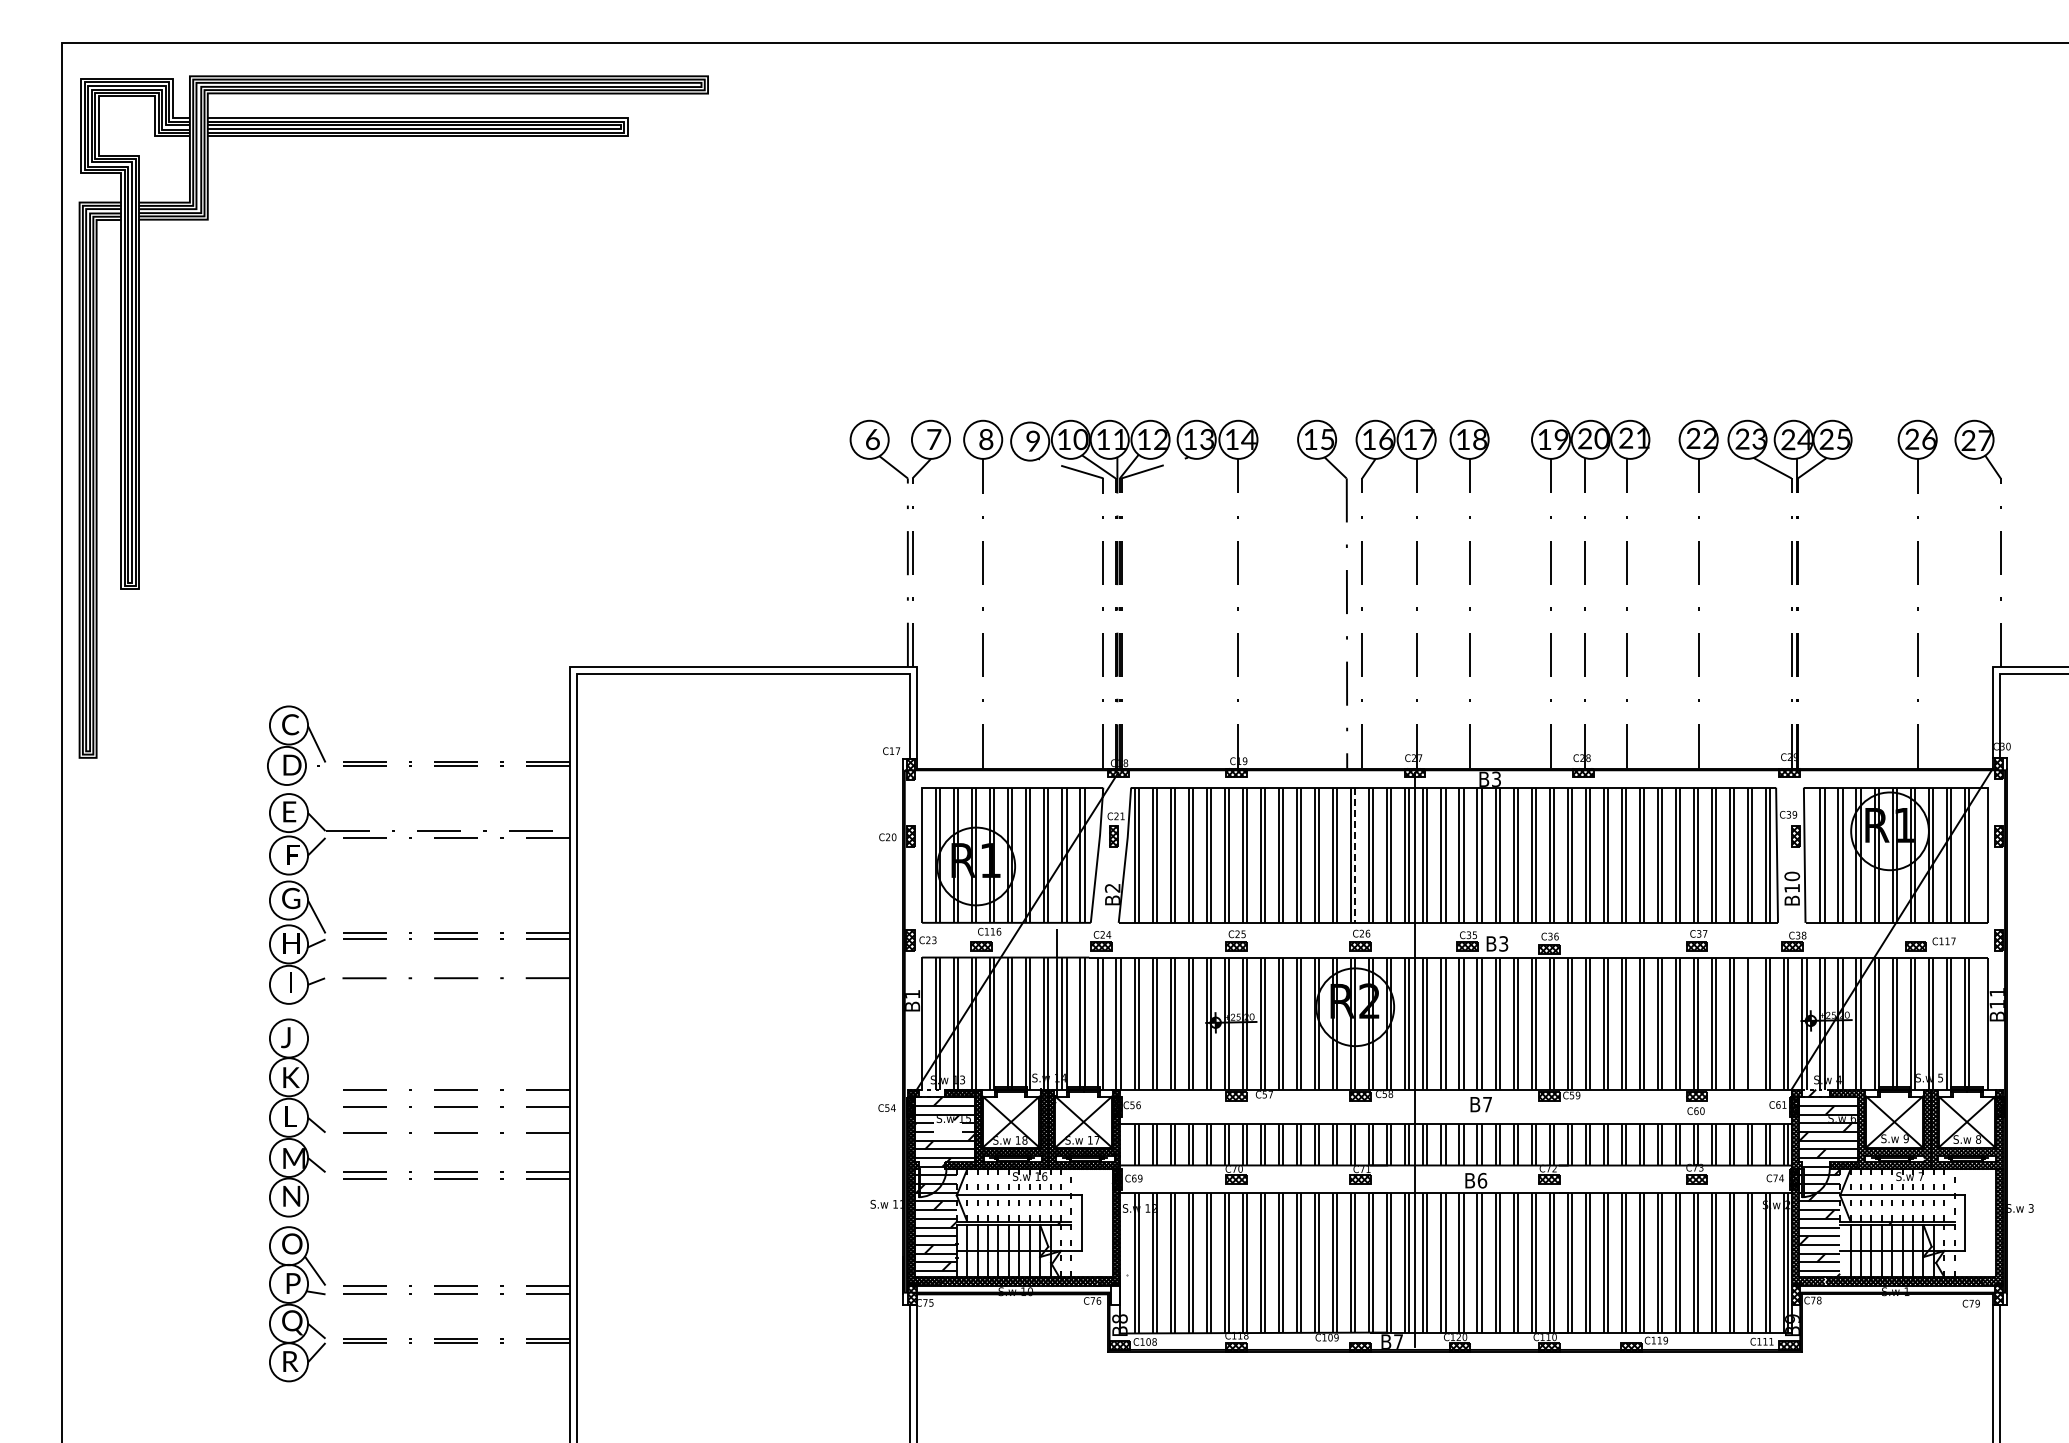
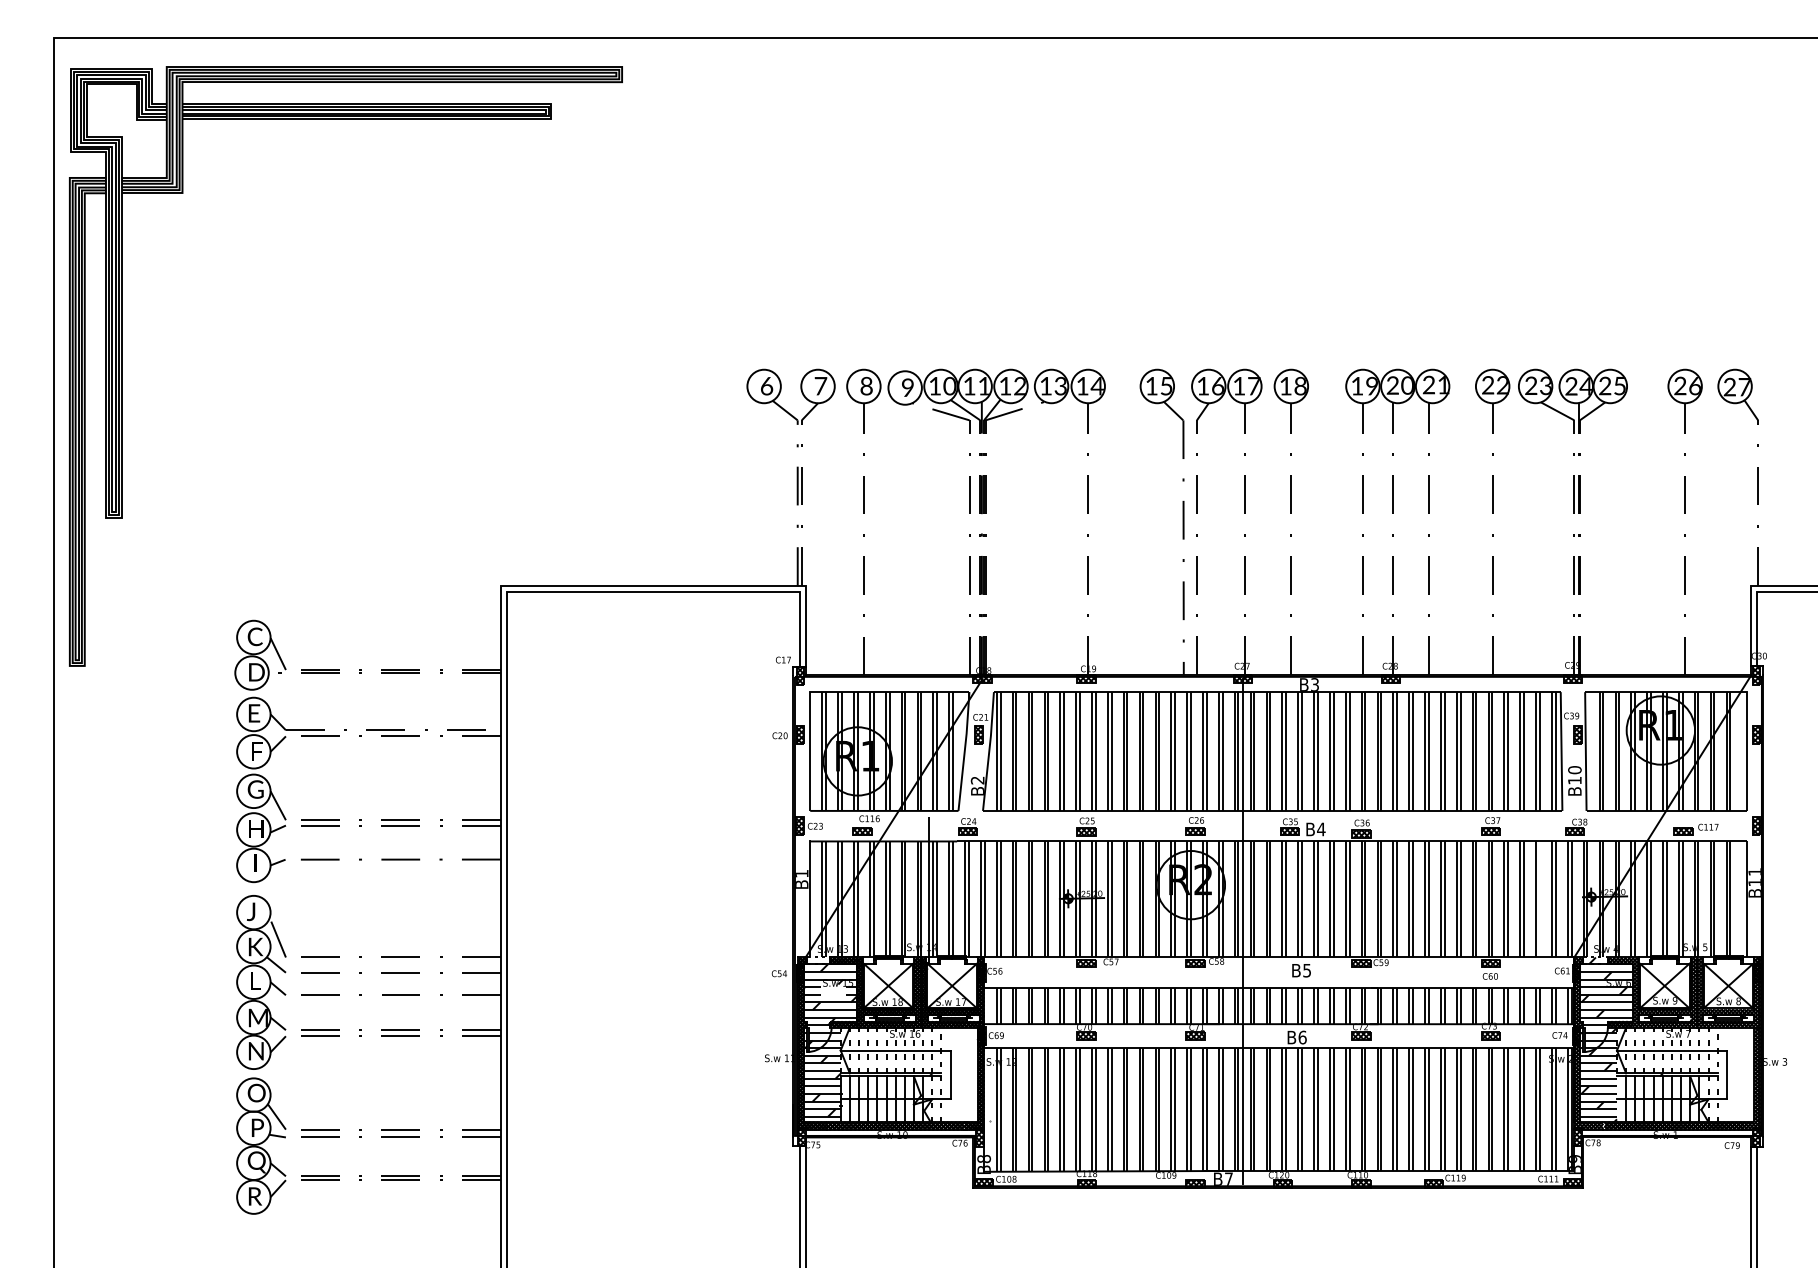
line: (1355, 855) -> (1191, 751), dashed -> solid
text: (1503, 943) -> (1321, 829), B3 -> B4
line: (316, 1066) -> (278, 937), added
line: (314, 1097) -> (276, 964), added
text: (1487, 1104) -> (1307, 970), B7 -> B5
line: (316, 1188) -> (278, 1044), added
hatch: (1115, 1293) -> (980, 1136), added

